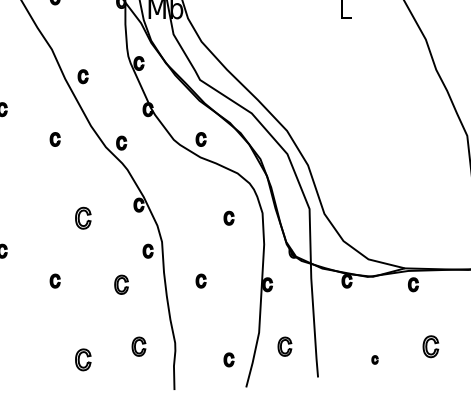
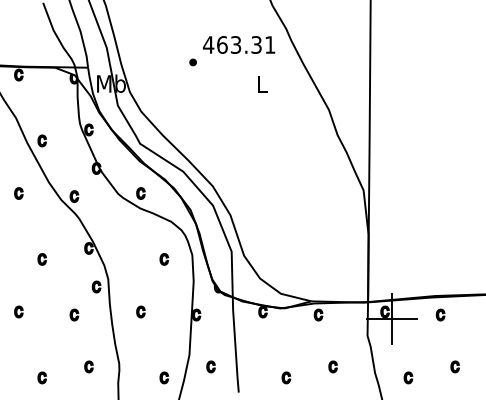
part: (82, 218) -> (41, 259), size x0.62
part: (121, 284) -> (74, 314), size x0.71
part: (138, 346) -> (88, 366), size x0.71
part: (284, 346) -> (210, 366), size x0.71
part: (430, 346) -> (332, 366), size x0.62
part: (82, 359) -> (41, 377), size x0.62
part: (375, 359) -> (286, 377), size x1.67

